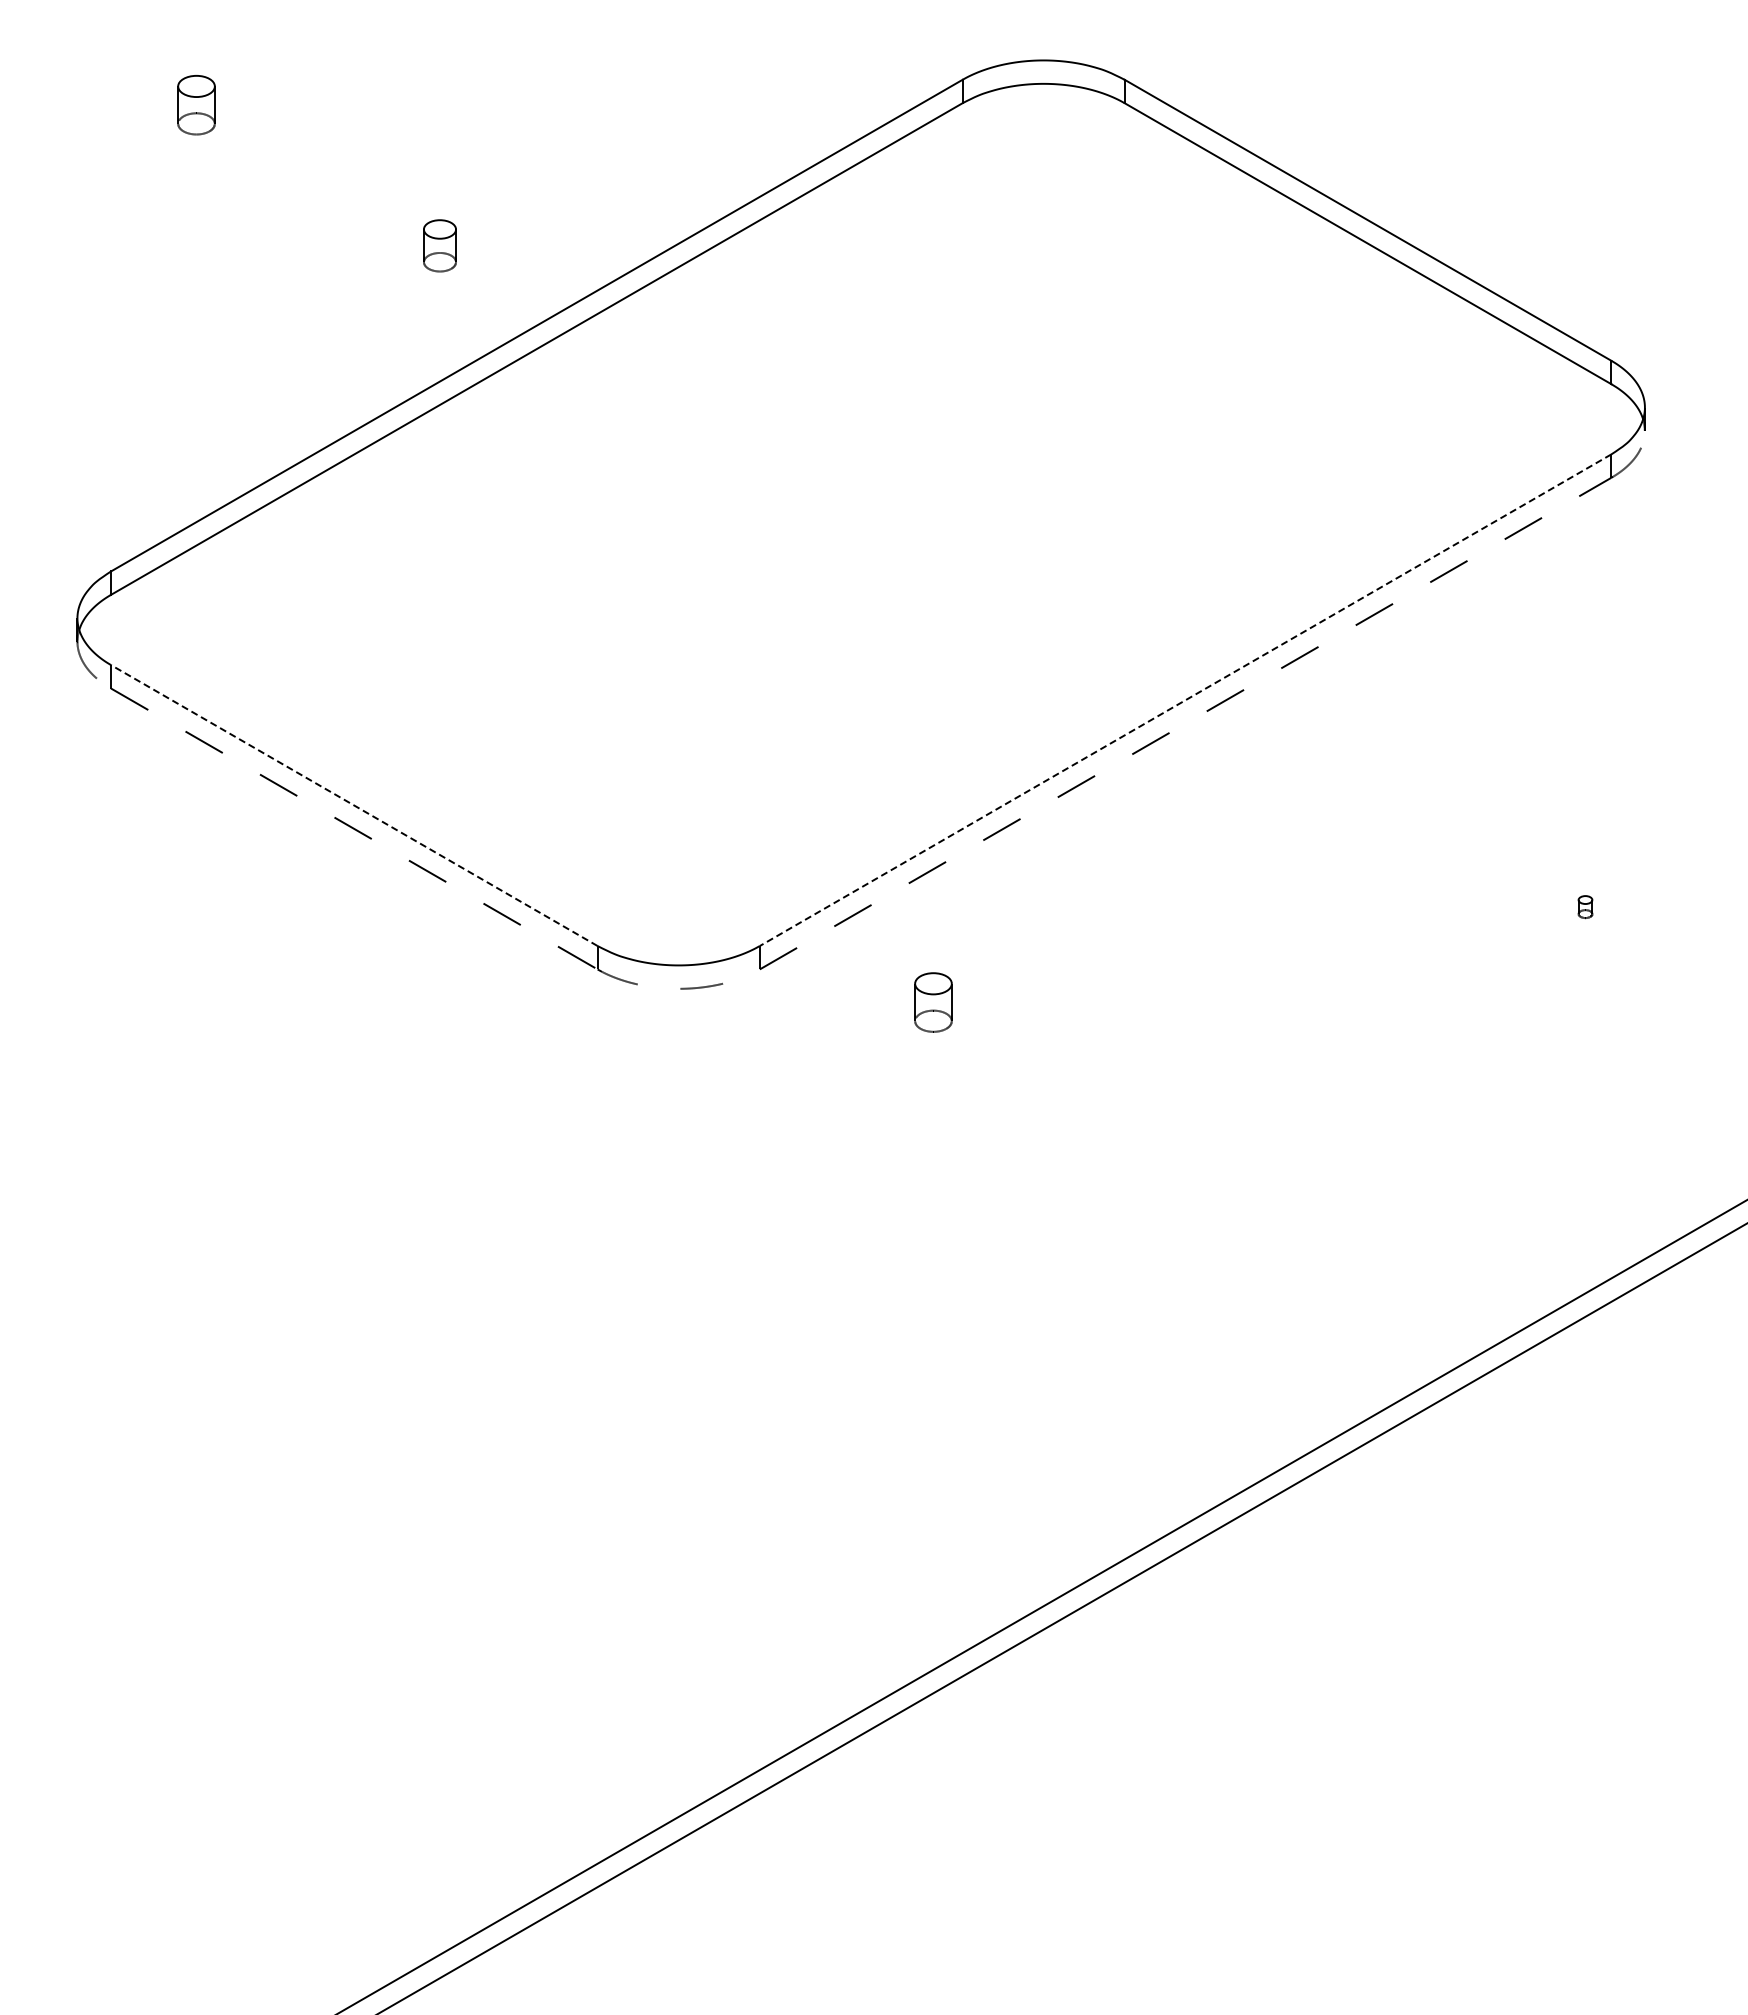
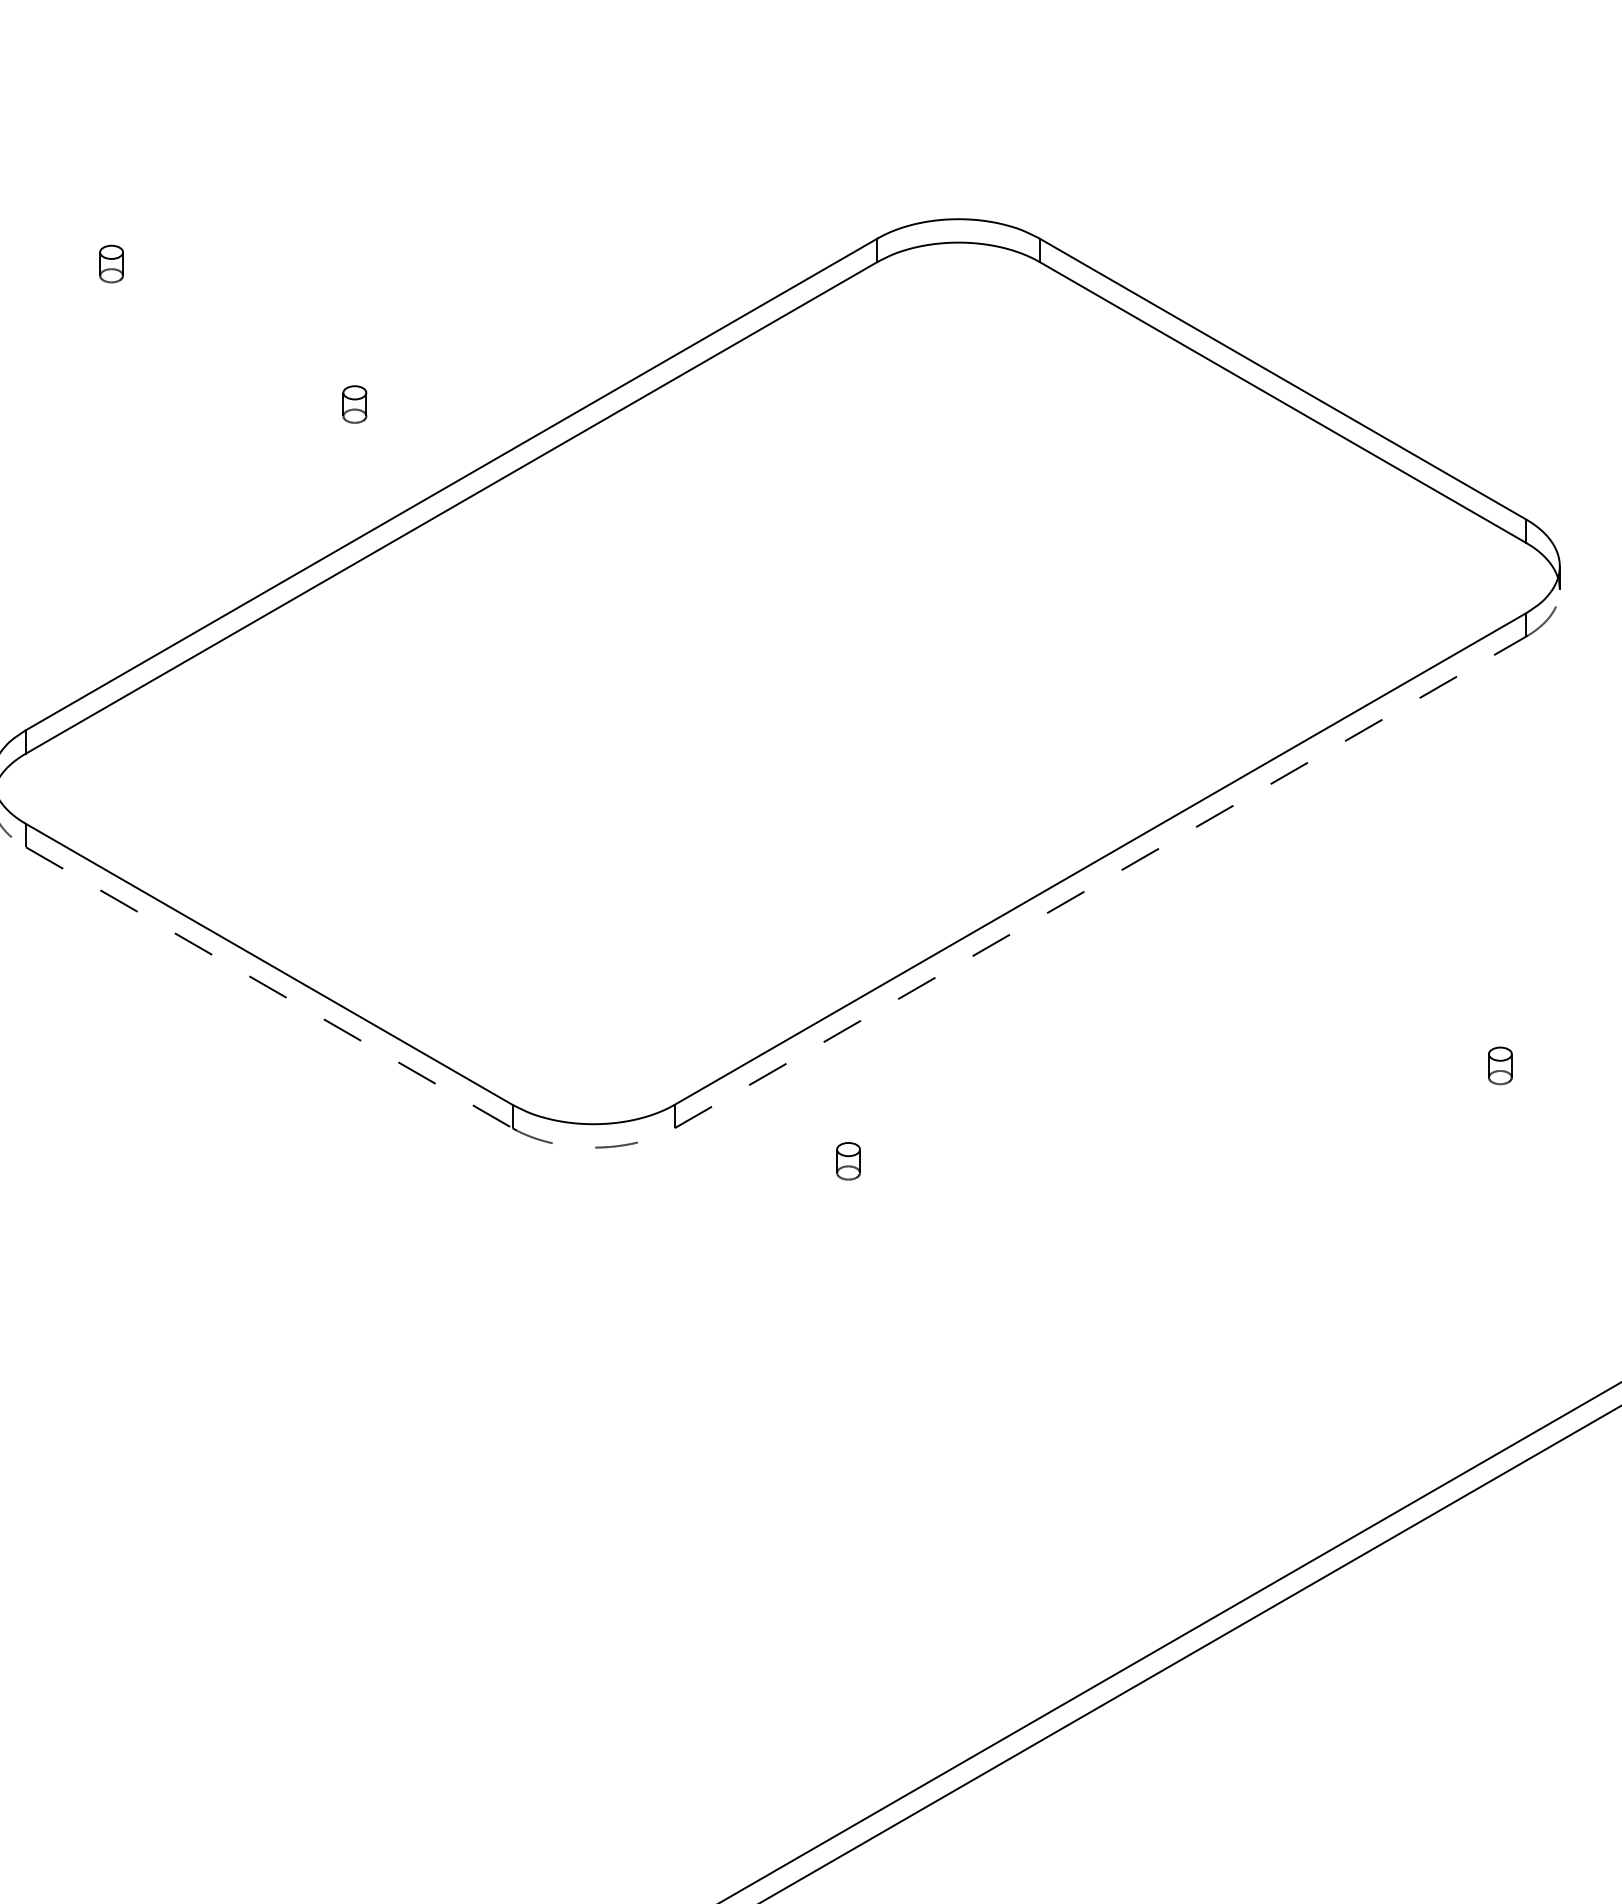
part: (196, 105) -> (111, 264), size x0.62
part: (439, 245) -> (354, 404), size x0.71
line: (1185, 700) -> (1100, 859), dashed -> solid
line: (354, 805) -> (269, 964), dashed -> solid
part: (1585, 906) -> (1500, 1065), size x1.67
part: (933, 1002) -> (848, 1161), size x0.62

